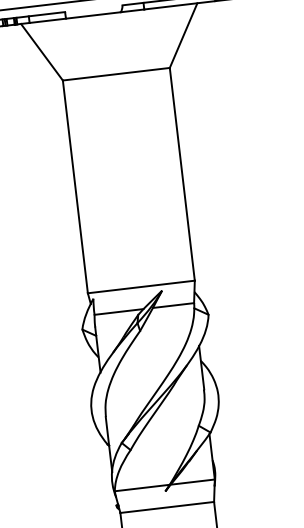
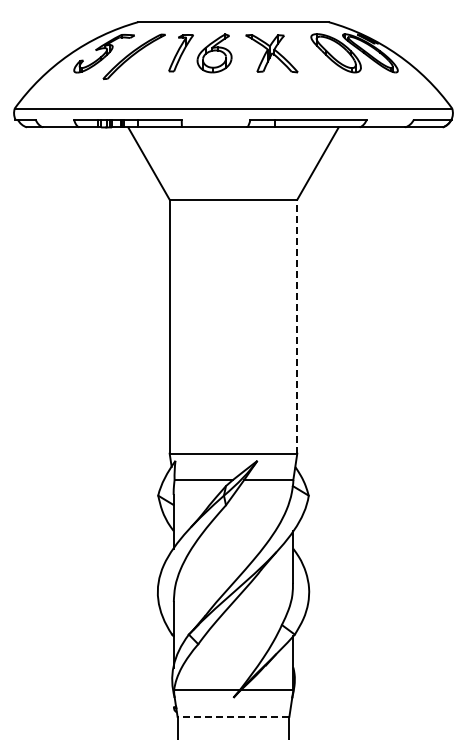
line: (182, 174) -> (297, 326), solid -> dashed
line: (167, 507) -> (233, 716), solid -> dashed

